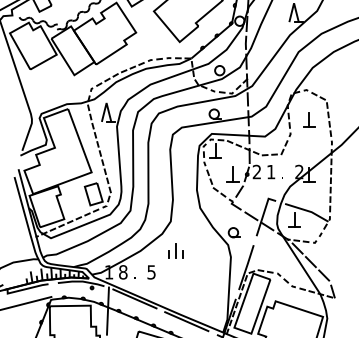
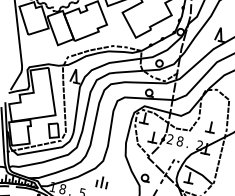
part: (309, 119) -> (210, 127), moved
text: (270, 171) -> (179, 140), 1 -> 8
line: (264, 212) -> (169, 168), solid -> dashed

